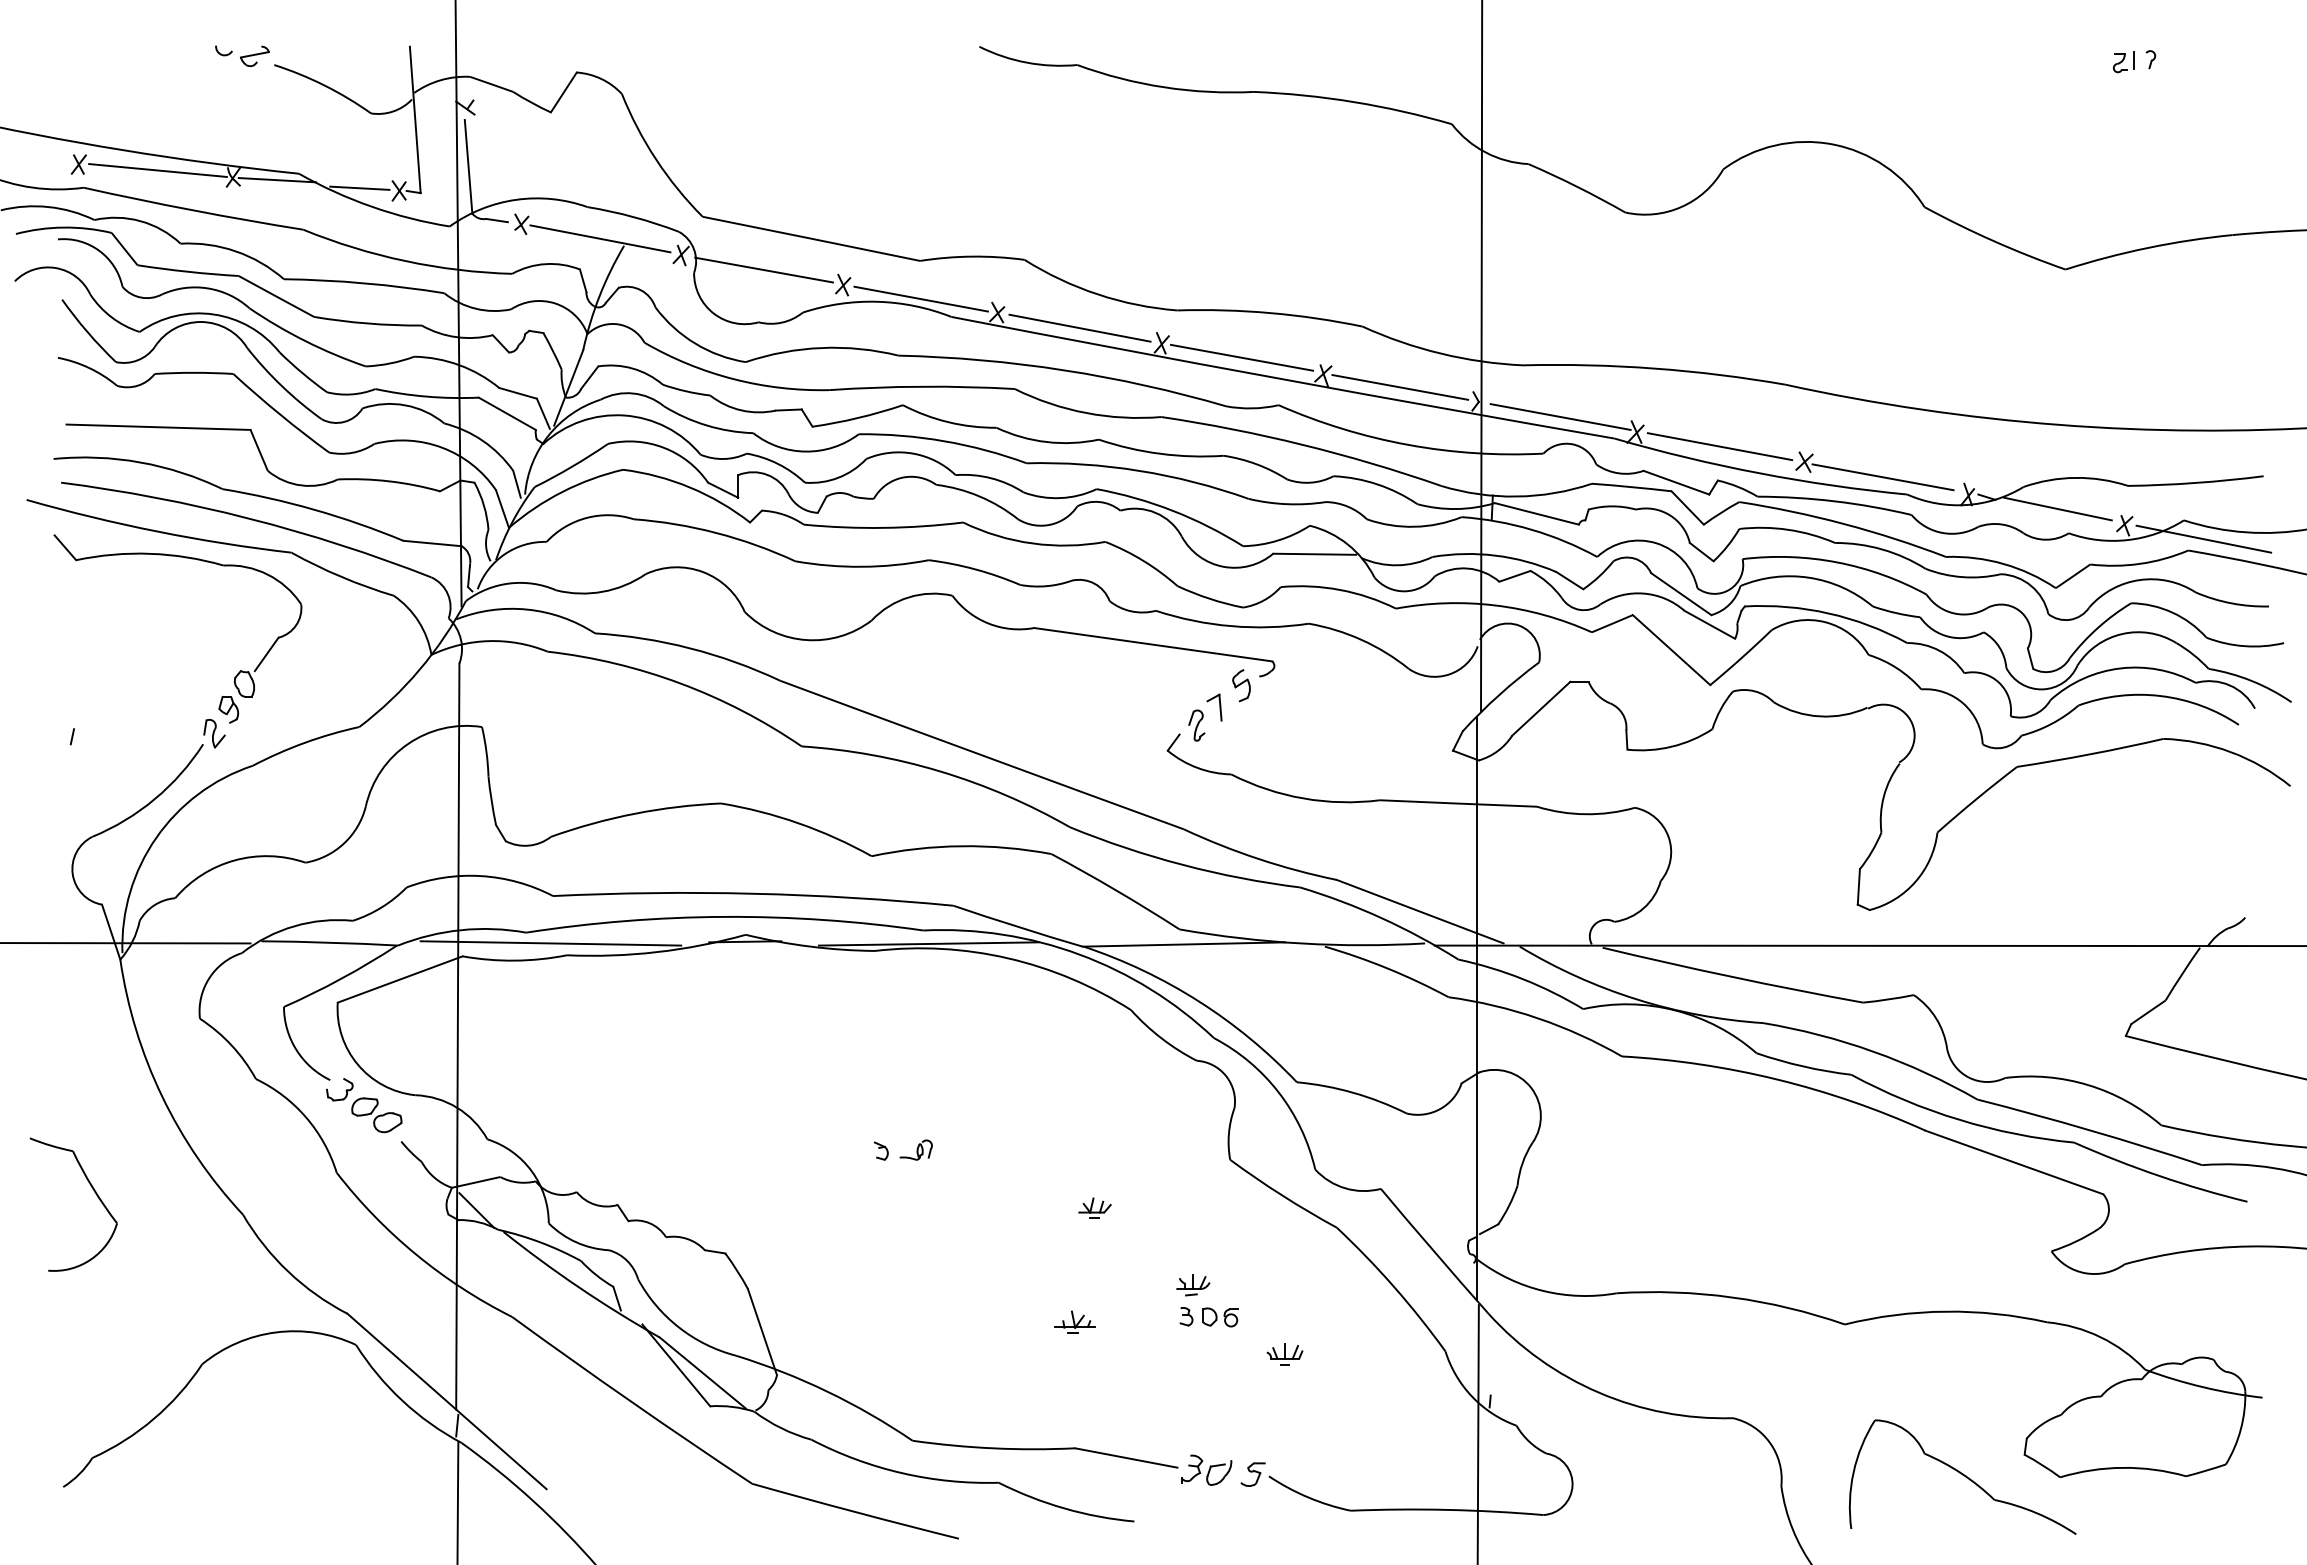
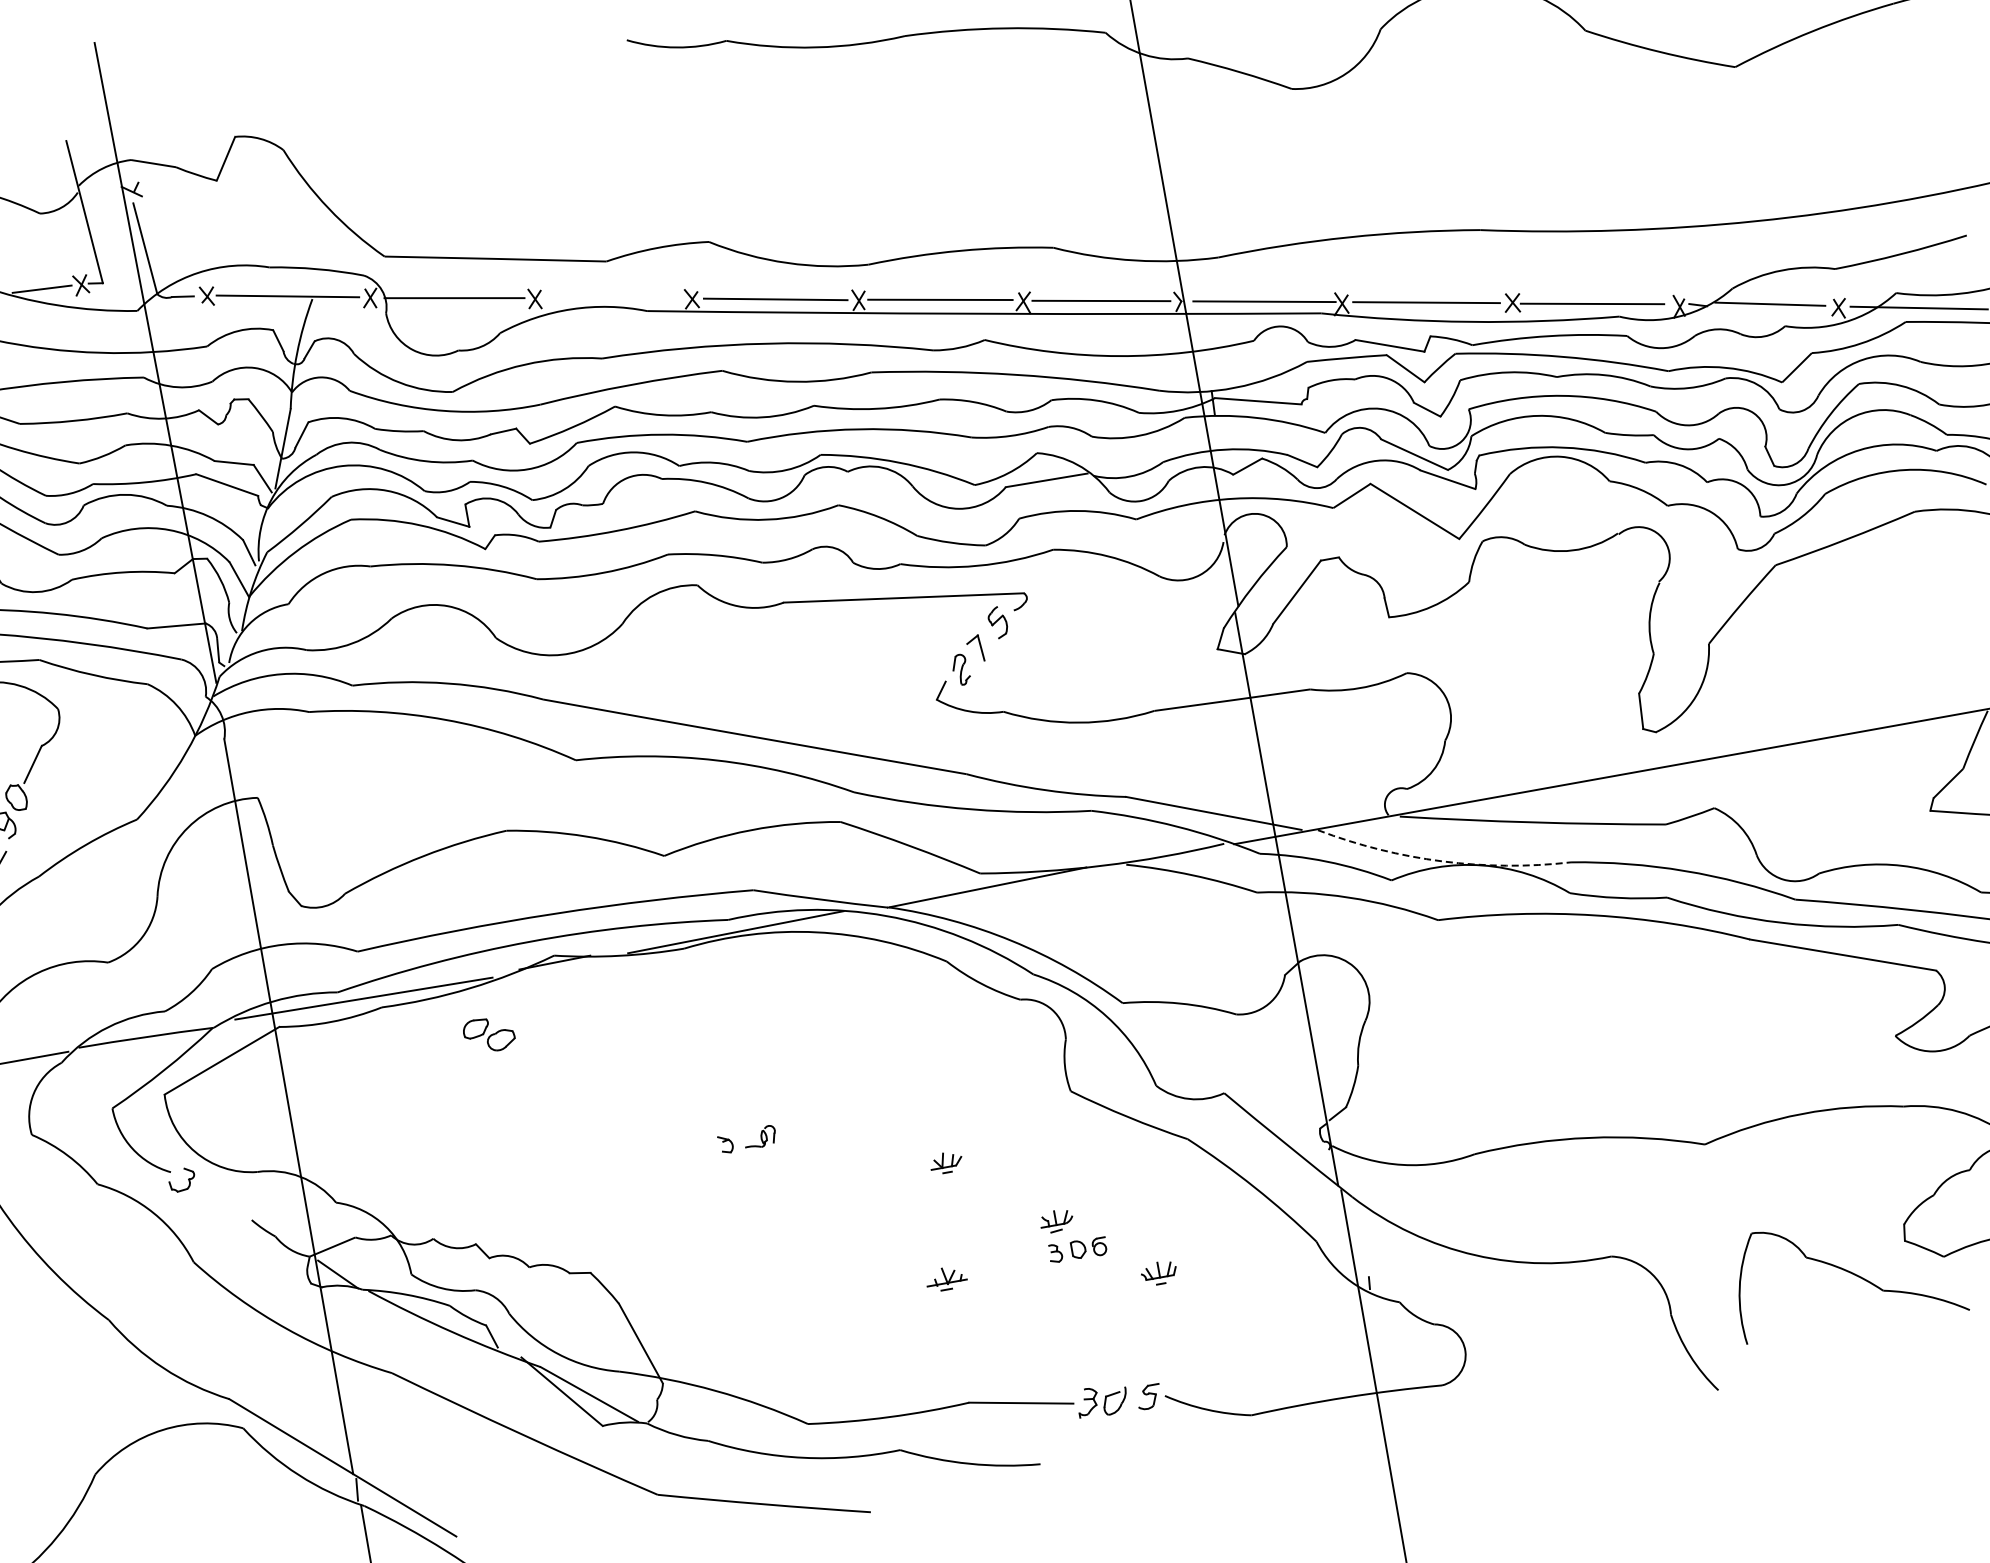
line: (920, 298) -> (613, 298), removed
arc: (1636, 999) -> (1442, 861), solid -> dashed
part: (376, 1115) -> (488, 1035), moved

